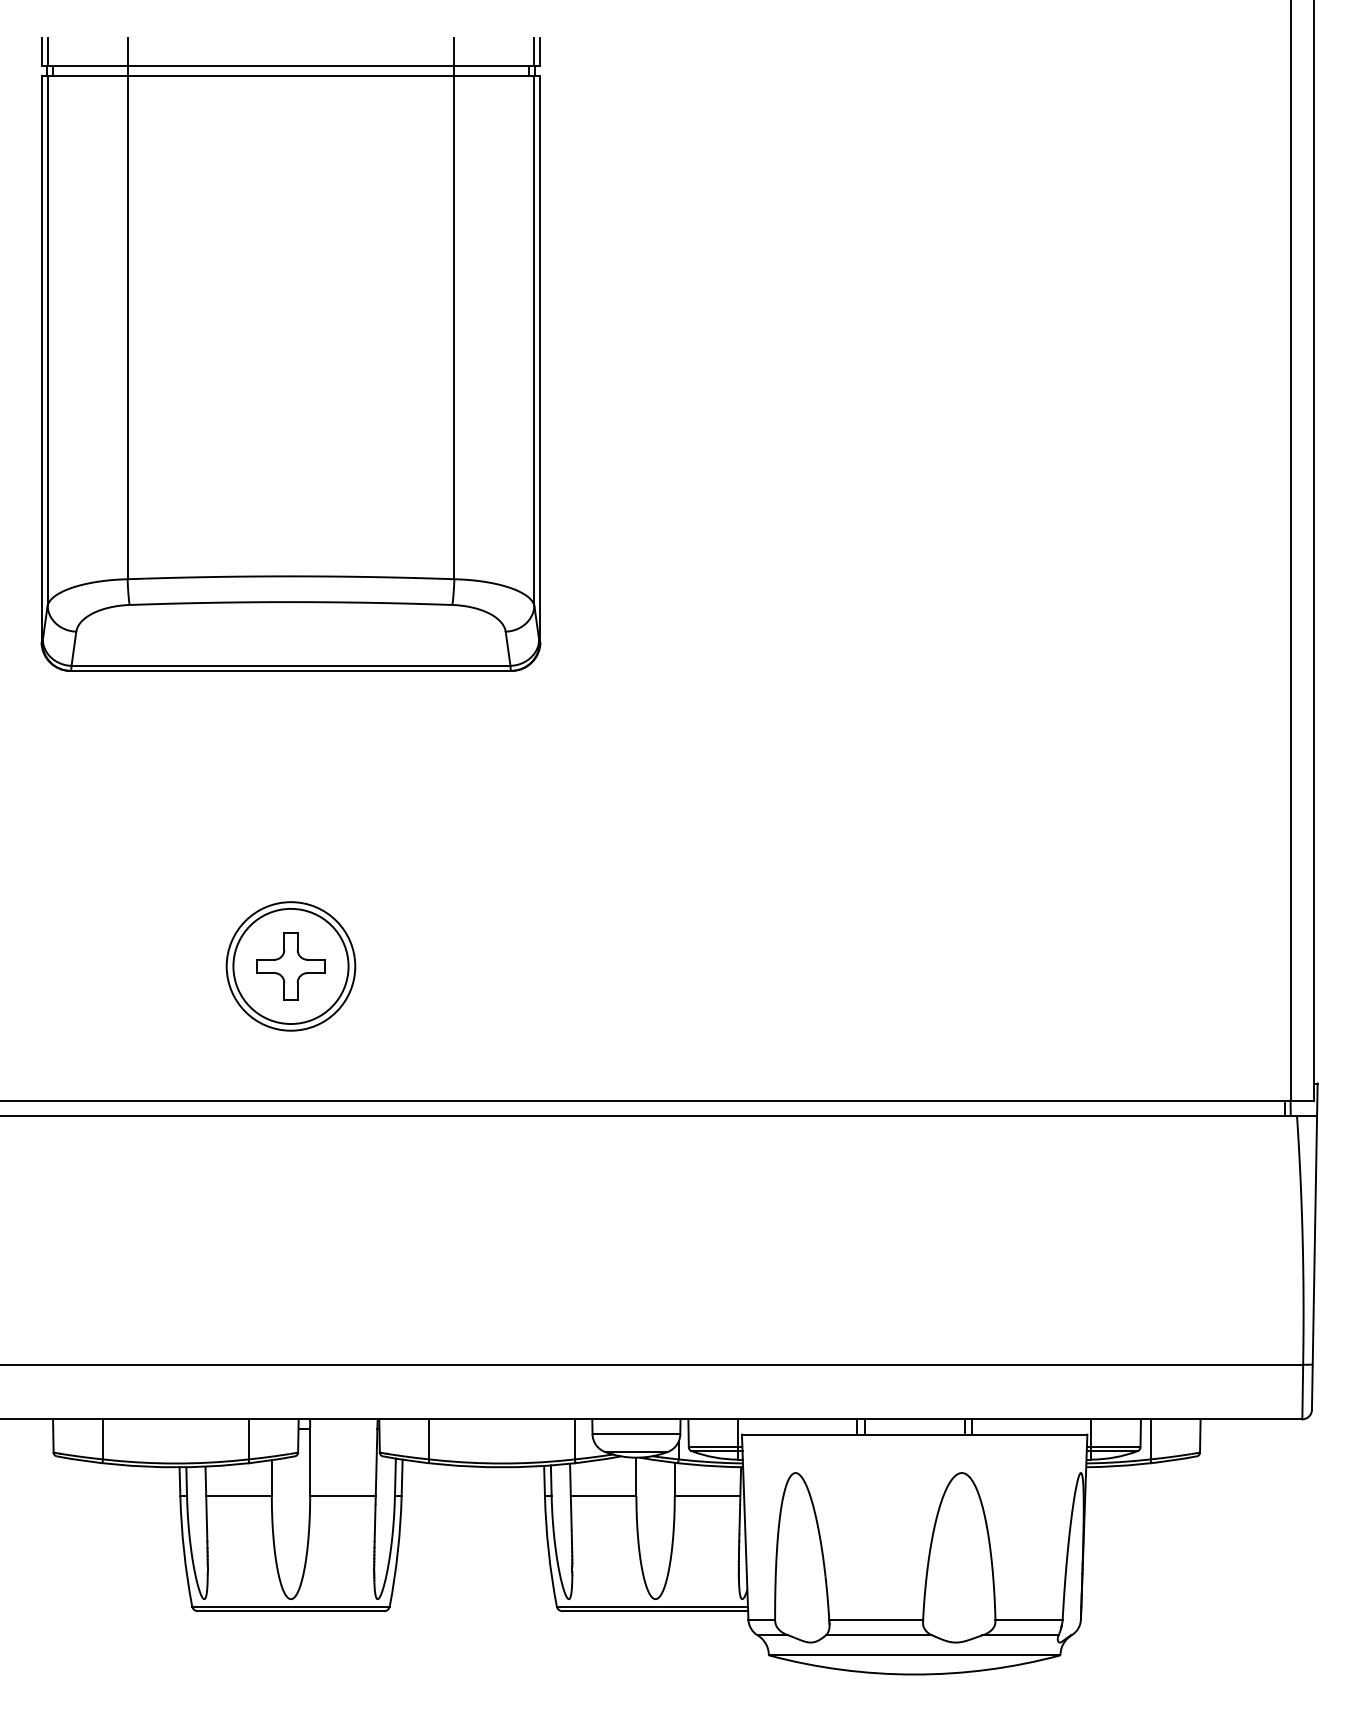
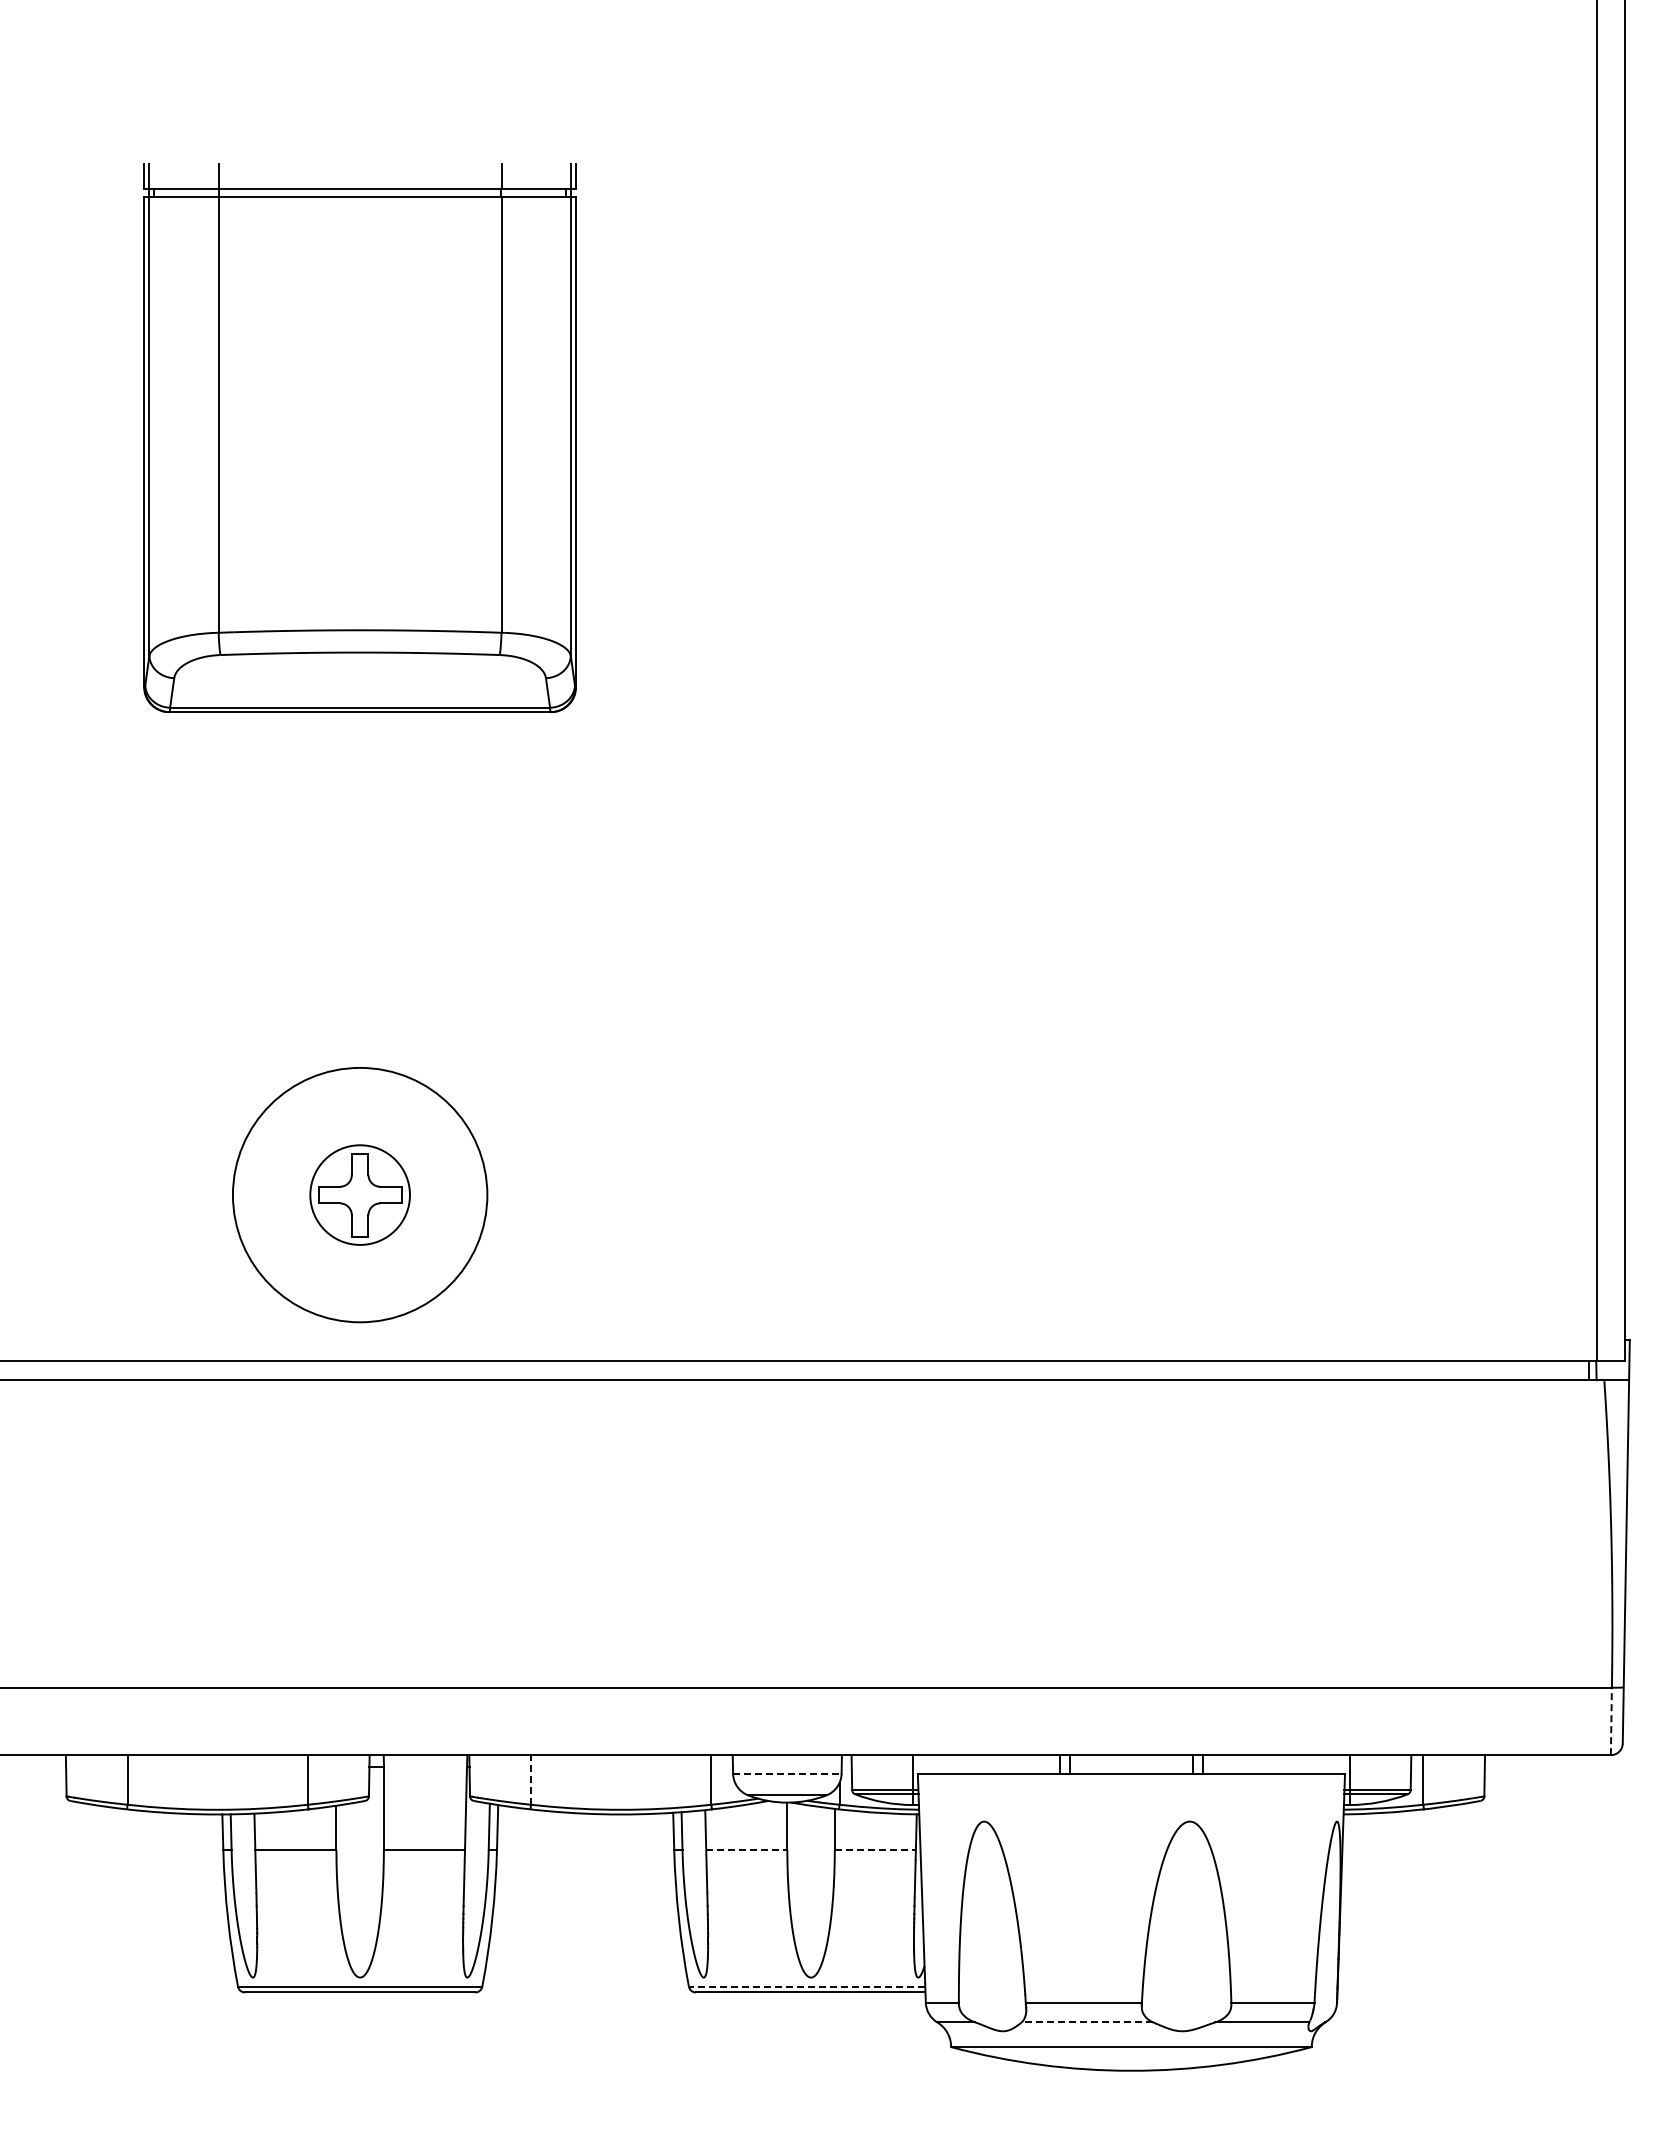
part: (290, 353) -> (359, 437), size x0.7
circle: (290, 965) -> (359, 1194), size x0.7
circle: (290, 965) -> (359, 1194), size x1.6
line: (1302, 1392) -> (1611, 1721), solid -> dashed
line: (636, 1434) -> (787, 1773), solid -> dashed
line: (429, 1438) -> (531, 1779), solid -> dashed
line: (603, 1496) -> (746, 1850), solid -> dashed
line: (707, 1496) -> (875, 1850), solid -> dashed
line: (651, 1606) -> (806, 1986), solid -> dashed
line: (879, 1635) -> (1087, 2022), solid -> dashed

